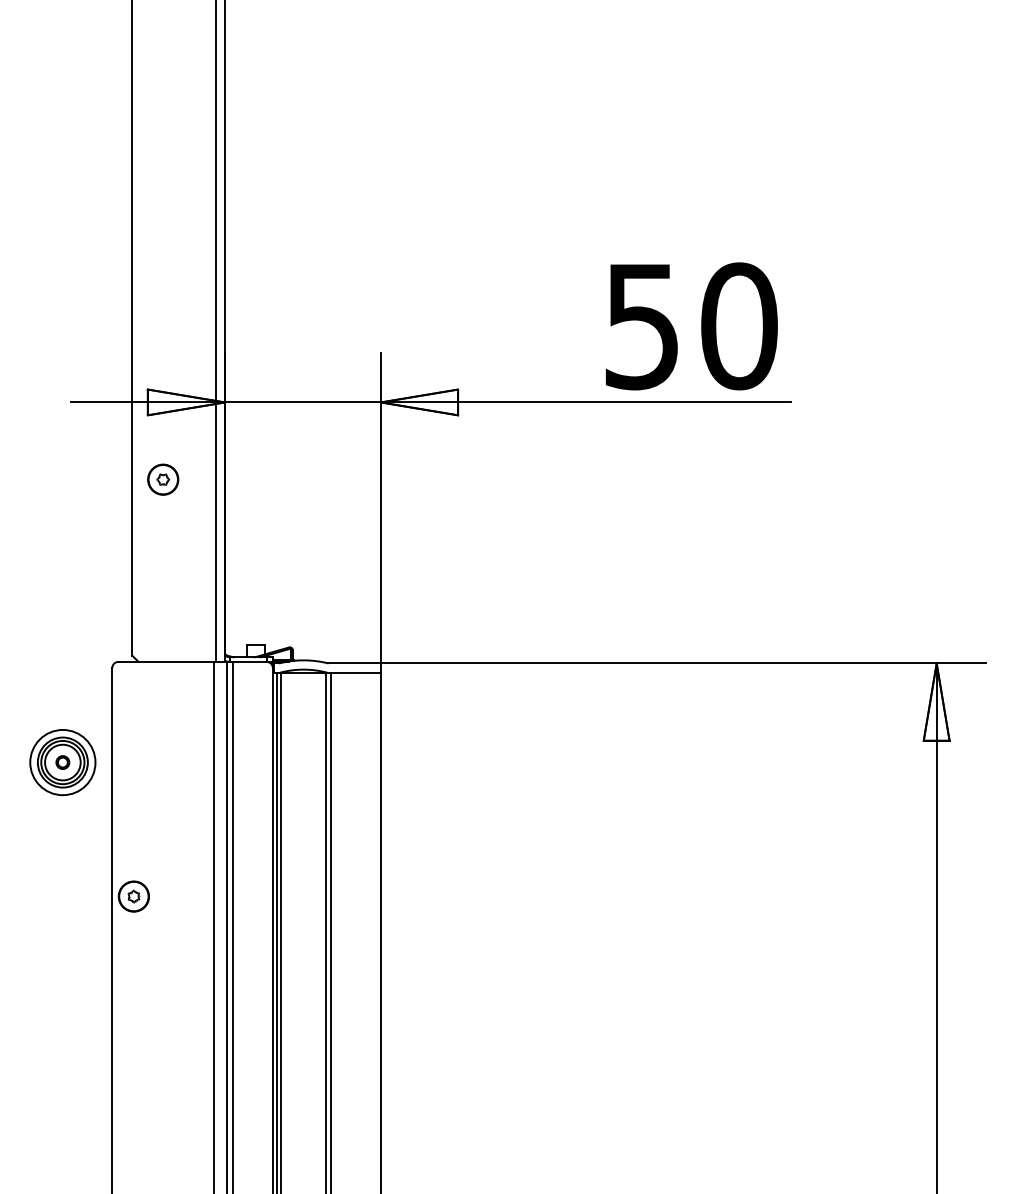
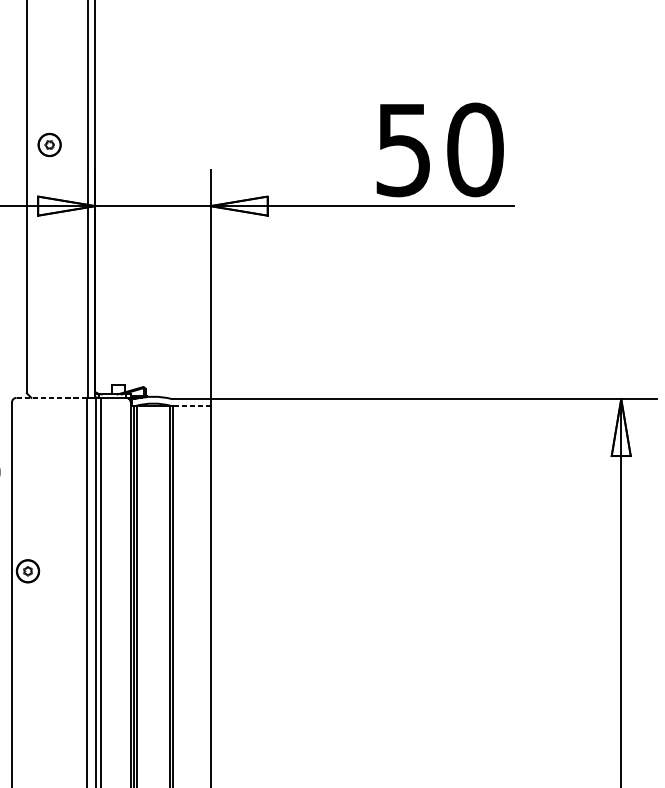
part: (163, 479) -> (49, 144), moved
line: (166, 661) -> (52, 397), solid -> dashed
line: (356, 672) -> (192, 405), solid -> dashed

